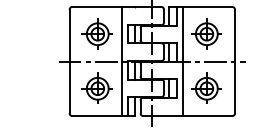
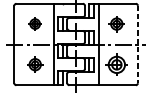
part: (96, 33) -> (34, 23), size x0.6
part: (206, 33) -> (116, 23), size x0.7
line: (235, 61) -> (138, 44), solid -> dashed
part: (96, 87) -> (34, 63), size x0.7

